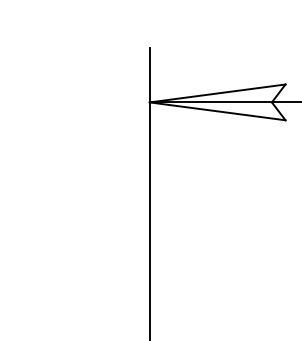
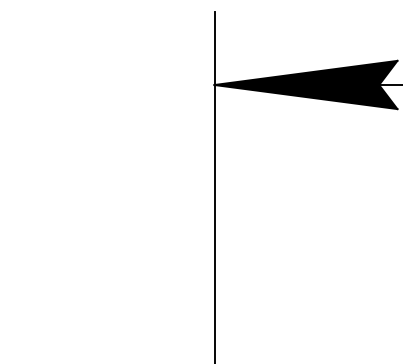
fill: (217, 102) -> (305, 85), added

